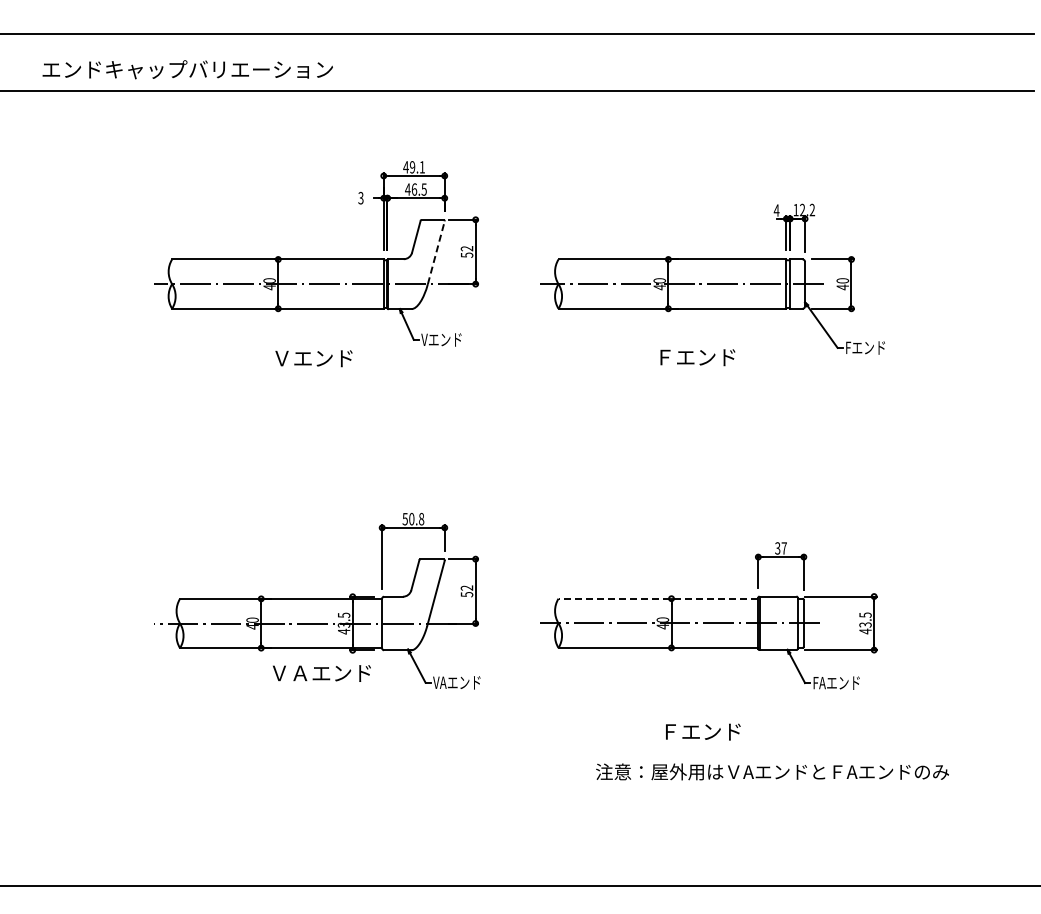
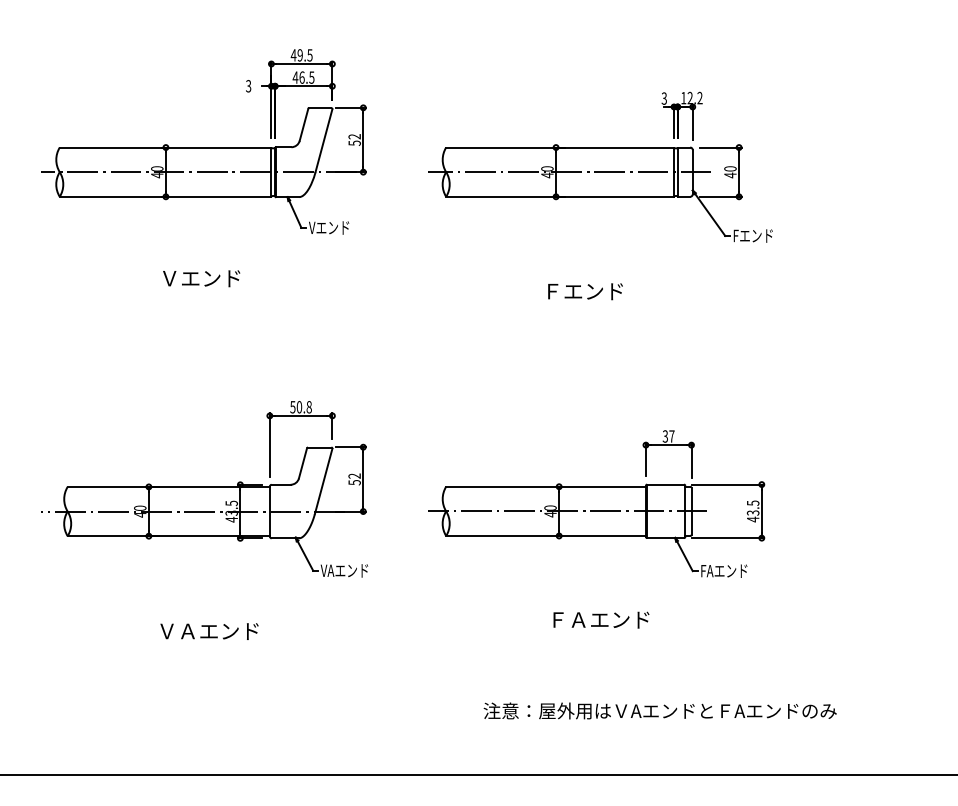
text: (421, 167) -> (309, 55), 49.1 -> 49.5
text: (776, 210) -> (664, 98), 4 -> 3
line: (436, 252) -> (324, 140), dashed -> solid
text: (697, 357) -> (585, 291), moved
text: (313, 358) -> (201, 278), moved
line: (658, 598) -> (546, 486), dashed -> solid
text: (321, 673) -> (209, 631), moved
text: (721, 731) -> (609, 619), Ｆエンド -> ＦＡエンド
text: (772, 771) -> (660, 710), moved

